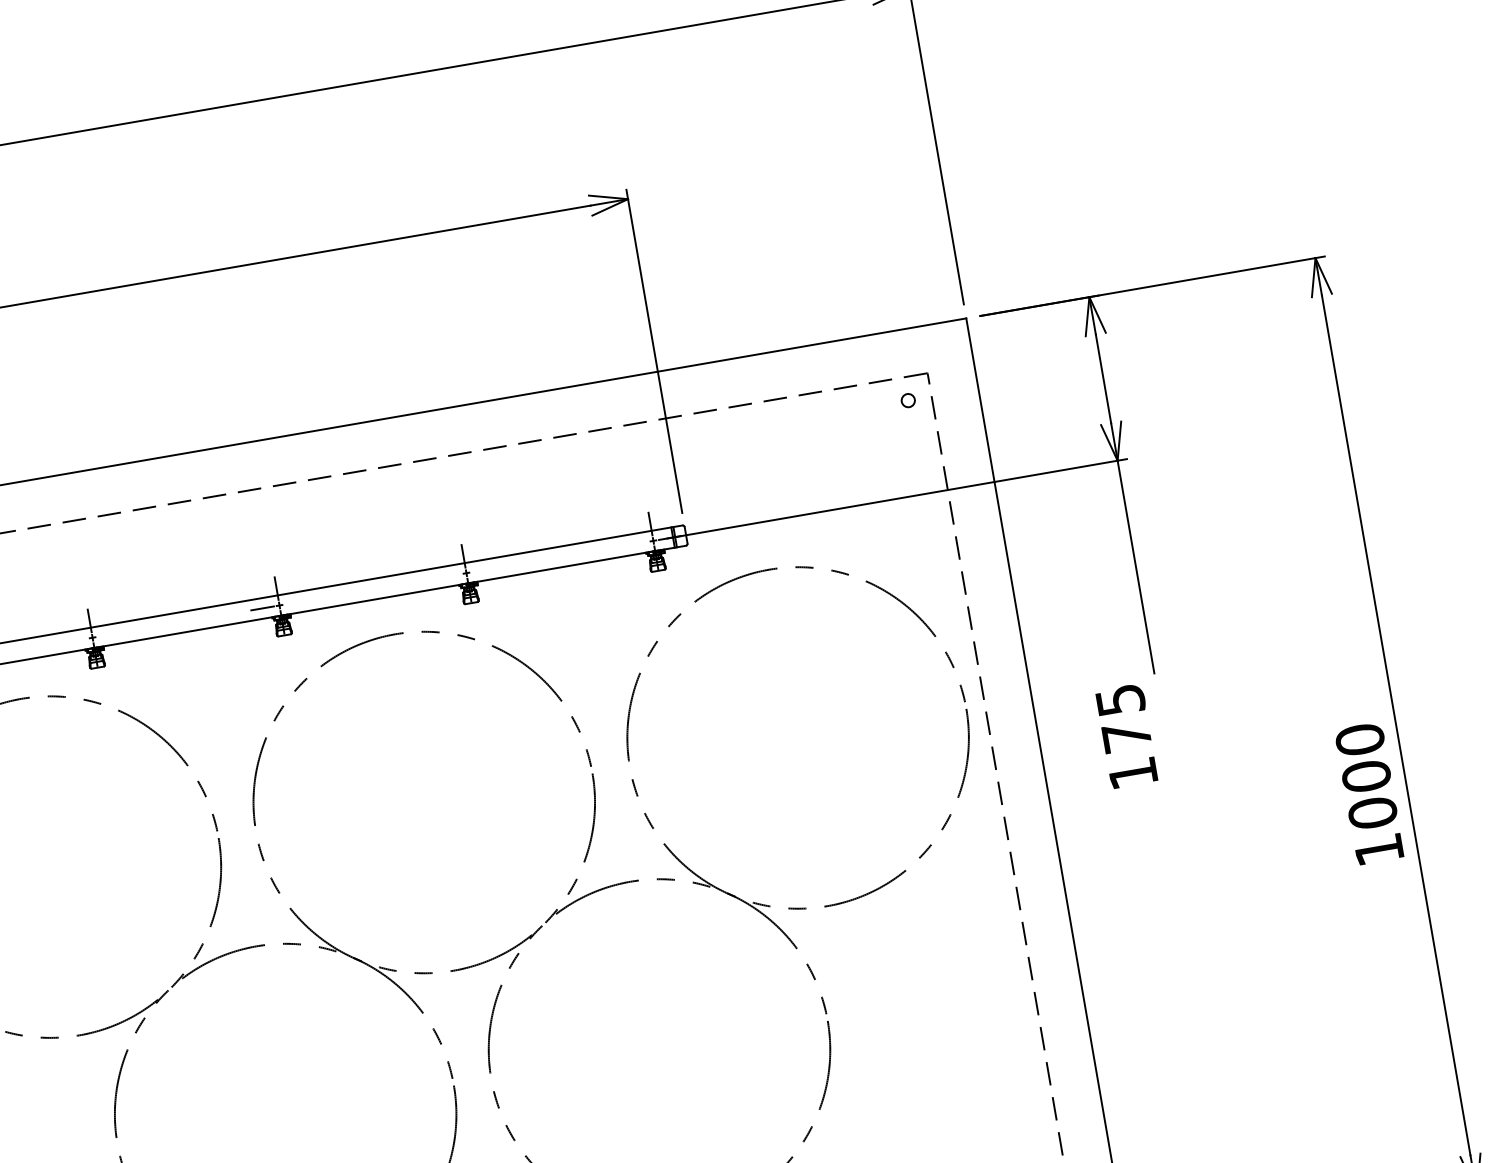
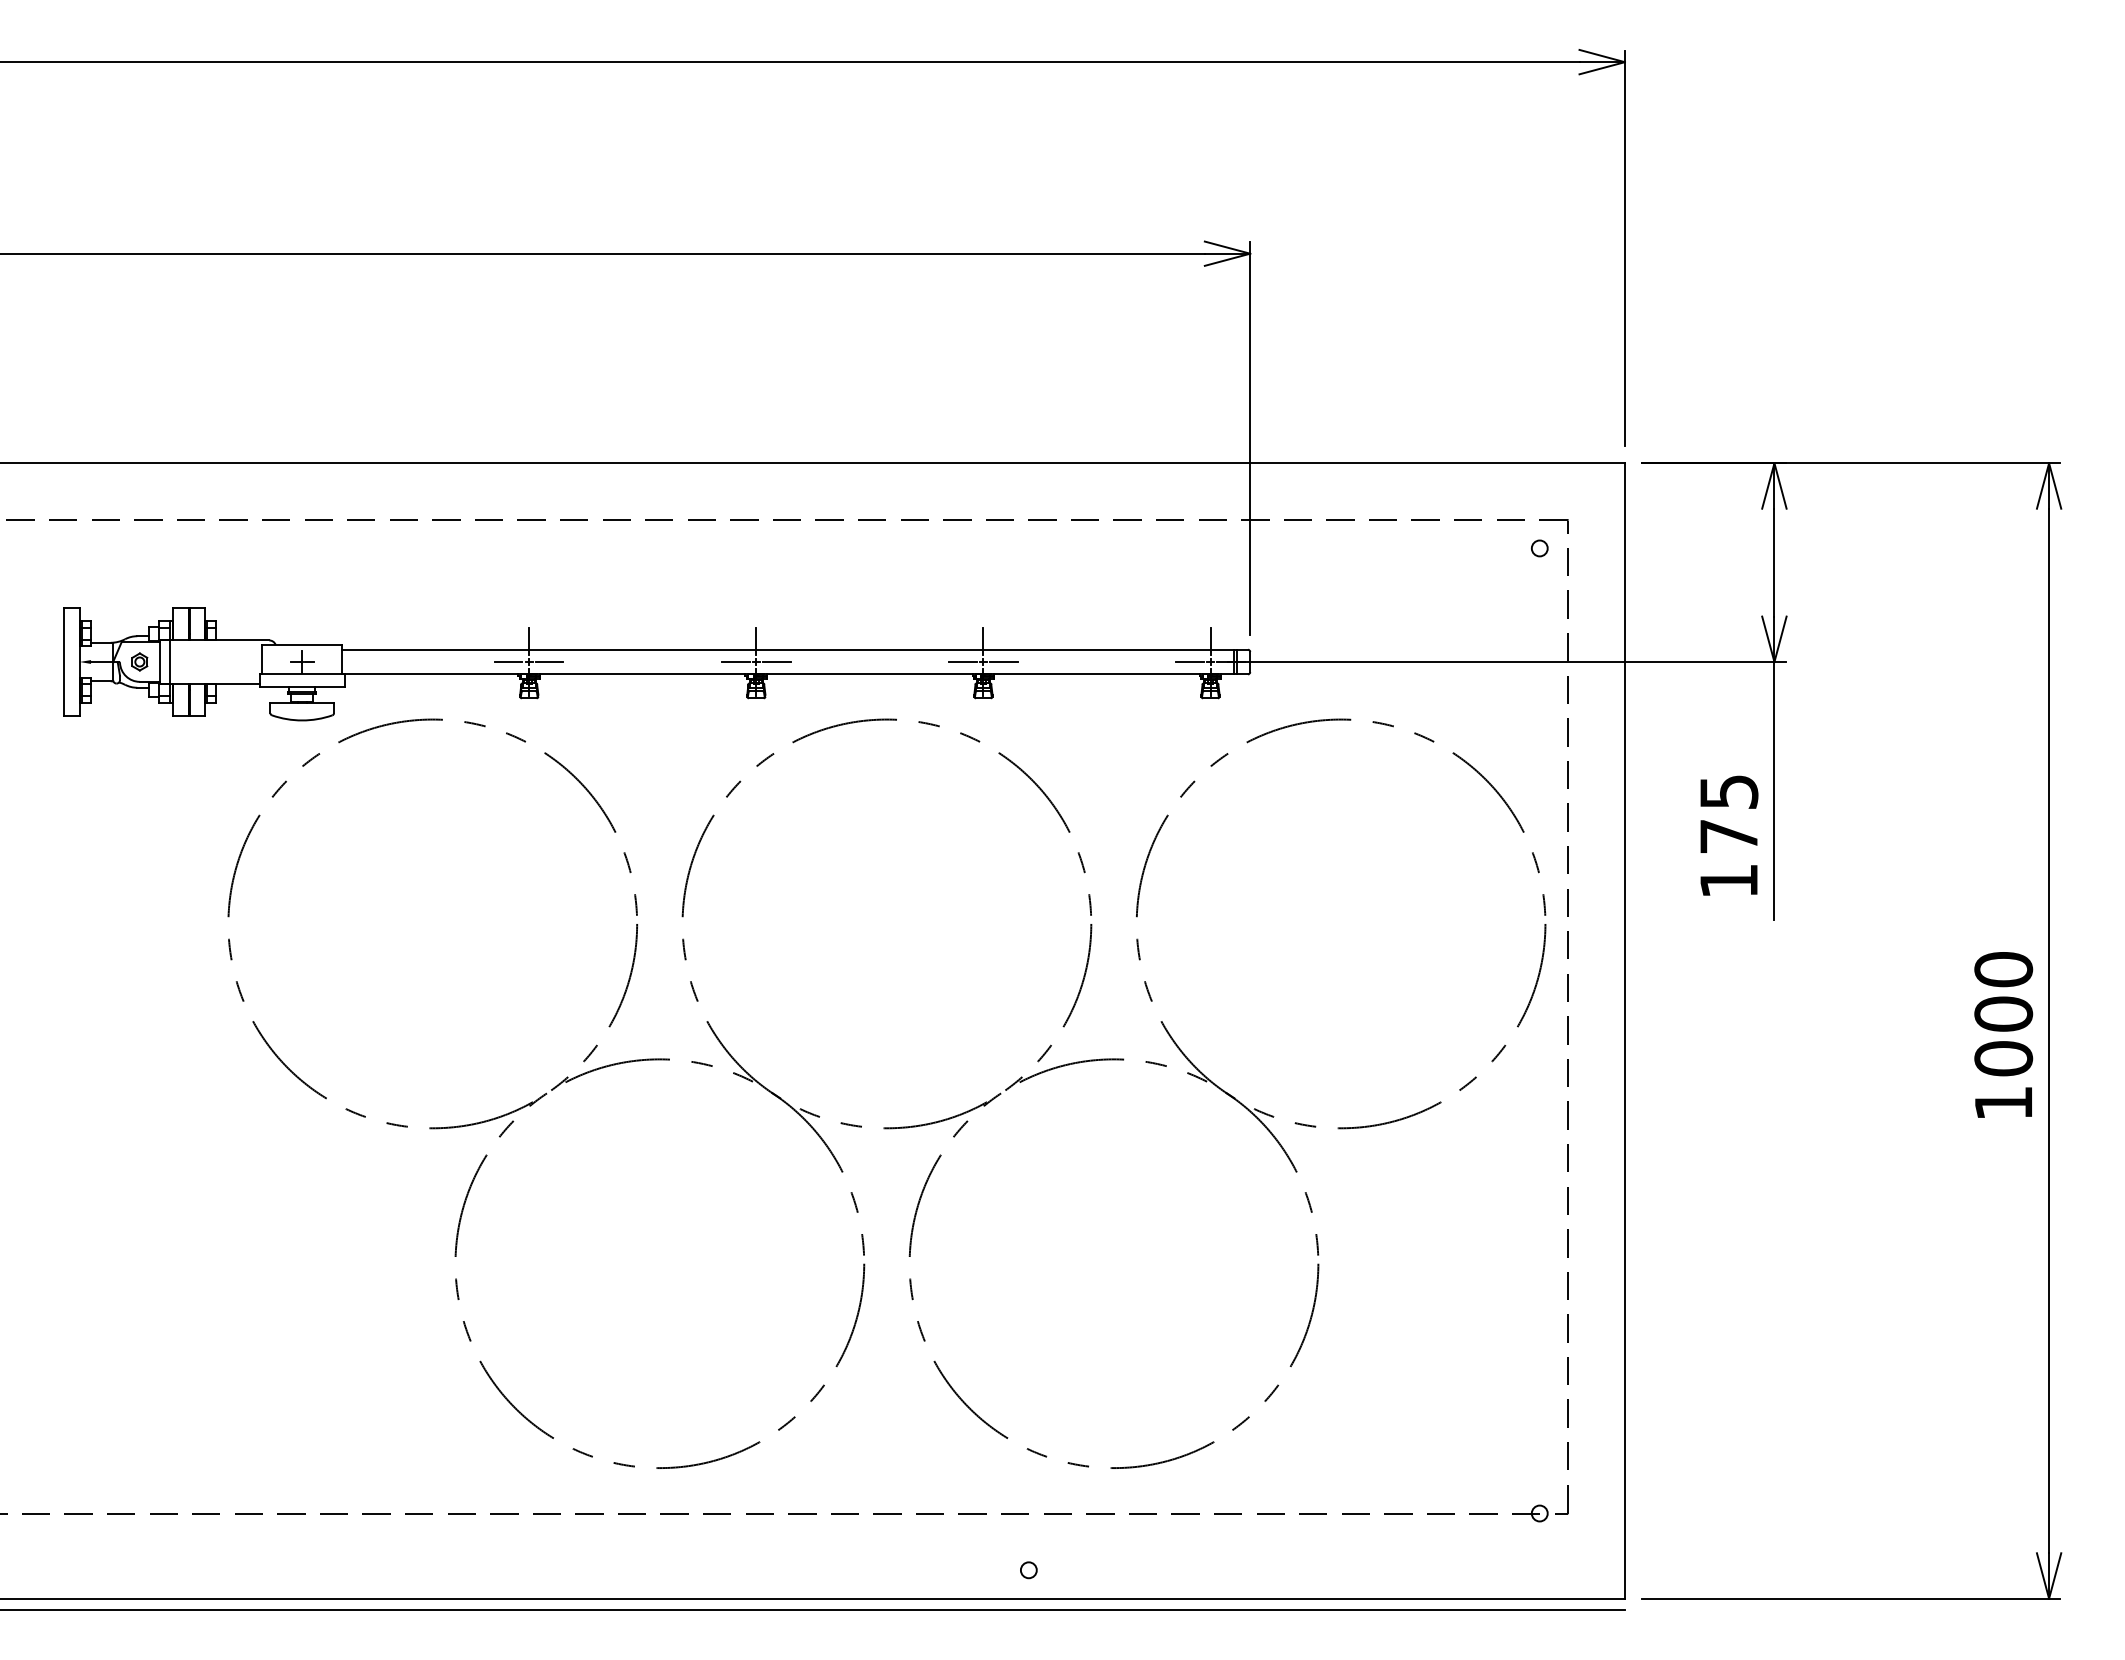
line: (636, 544) -> (1189, 662), added
line: (483, 570) -> (1003, 662), added
line: (449, 576) -> (962, 662), added
line: (296, 603) -> (776, 662), added
line: (109, 635) -> (549, 662), added
line: (75, 641) -> (508, 662), added
text: (1127, 735) -> (1729, 835), moved
text: (1369, 793) -> (2003, 1034), moved

